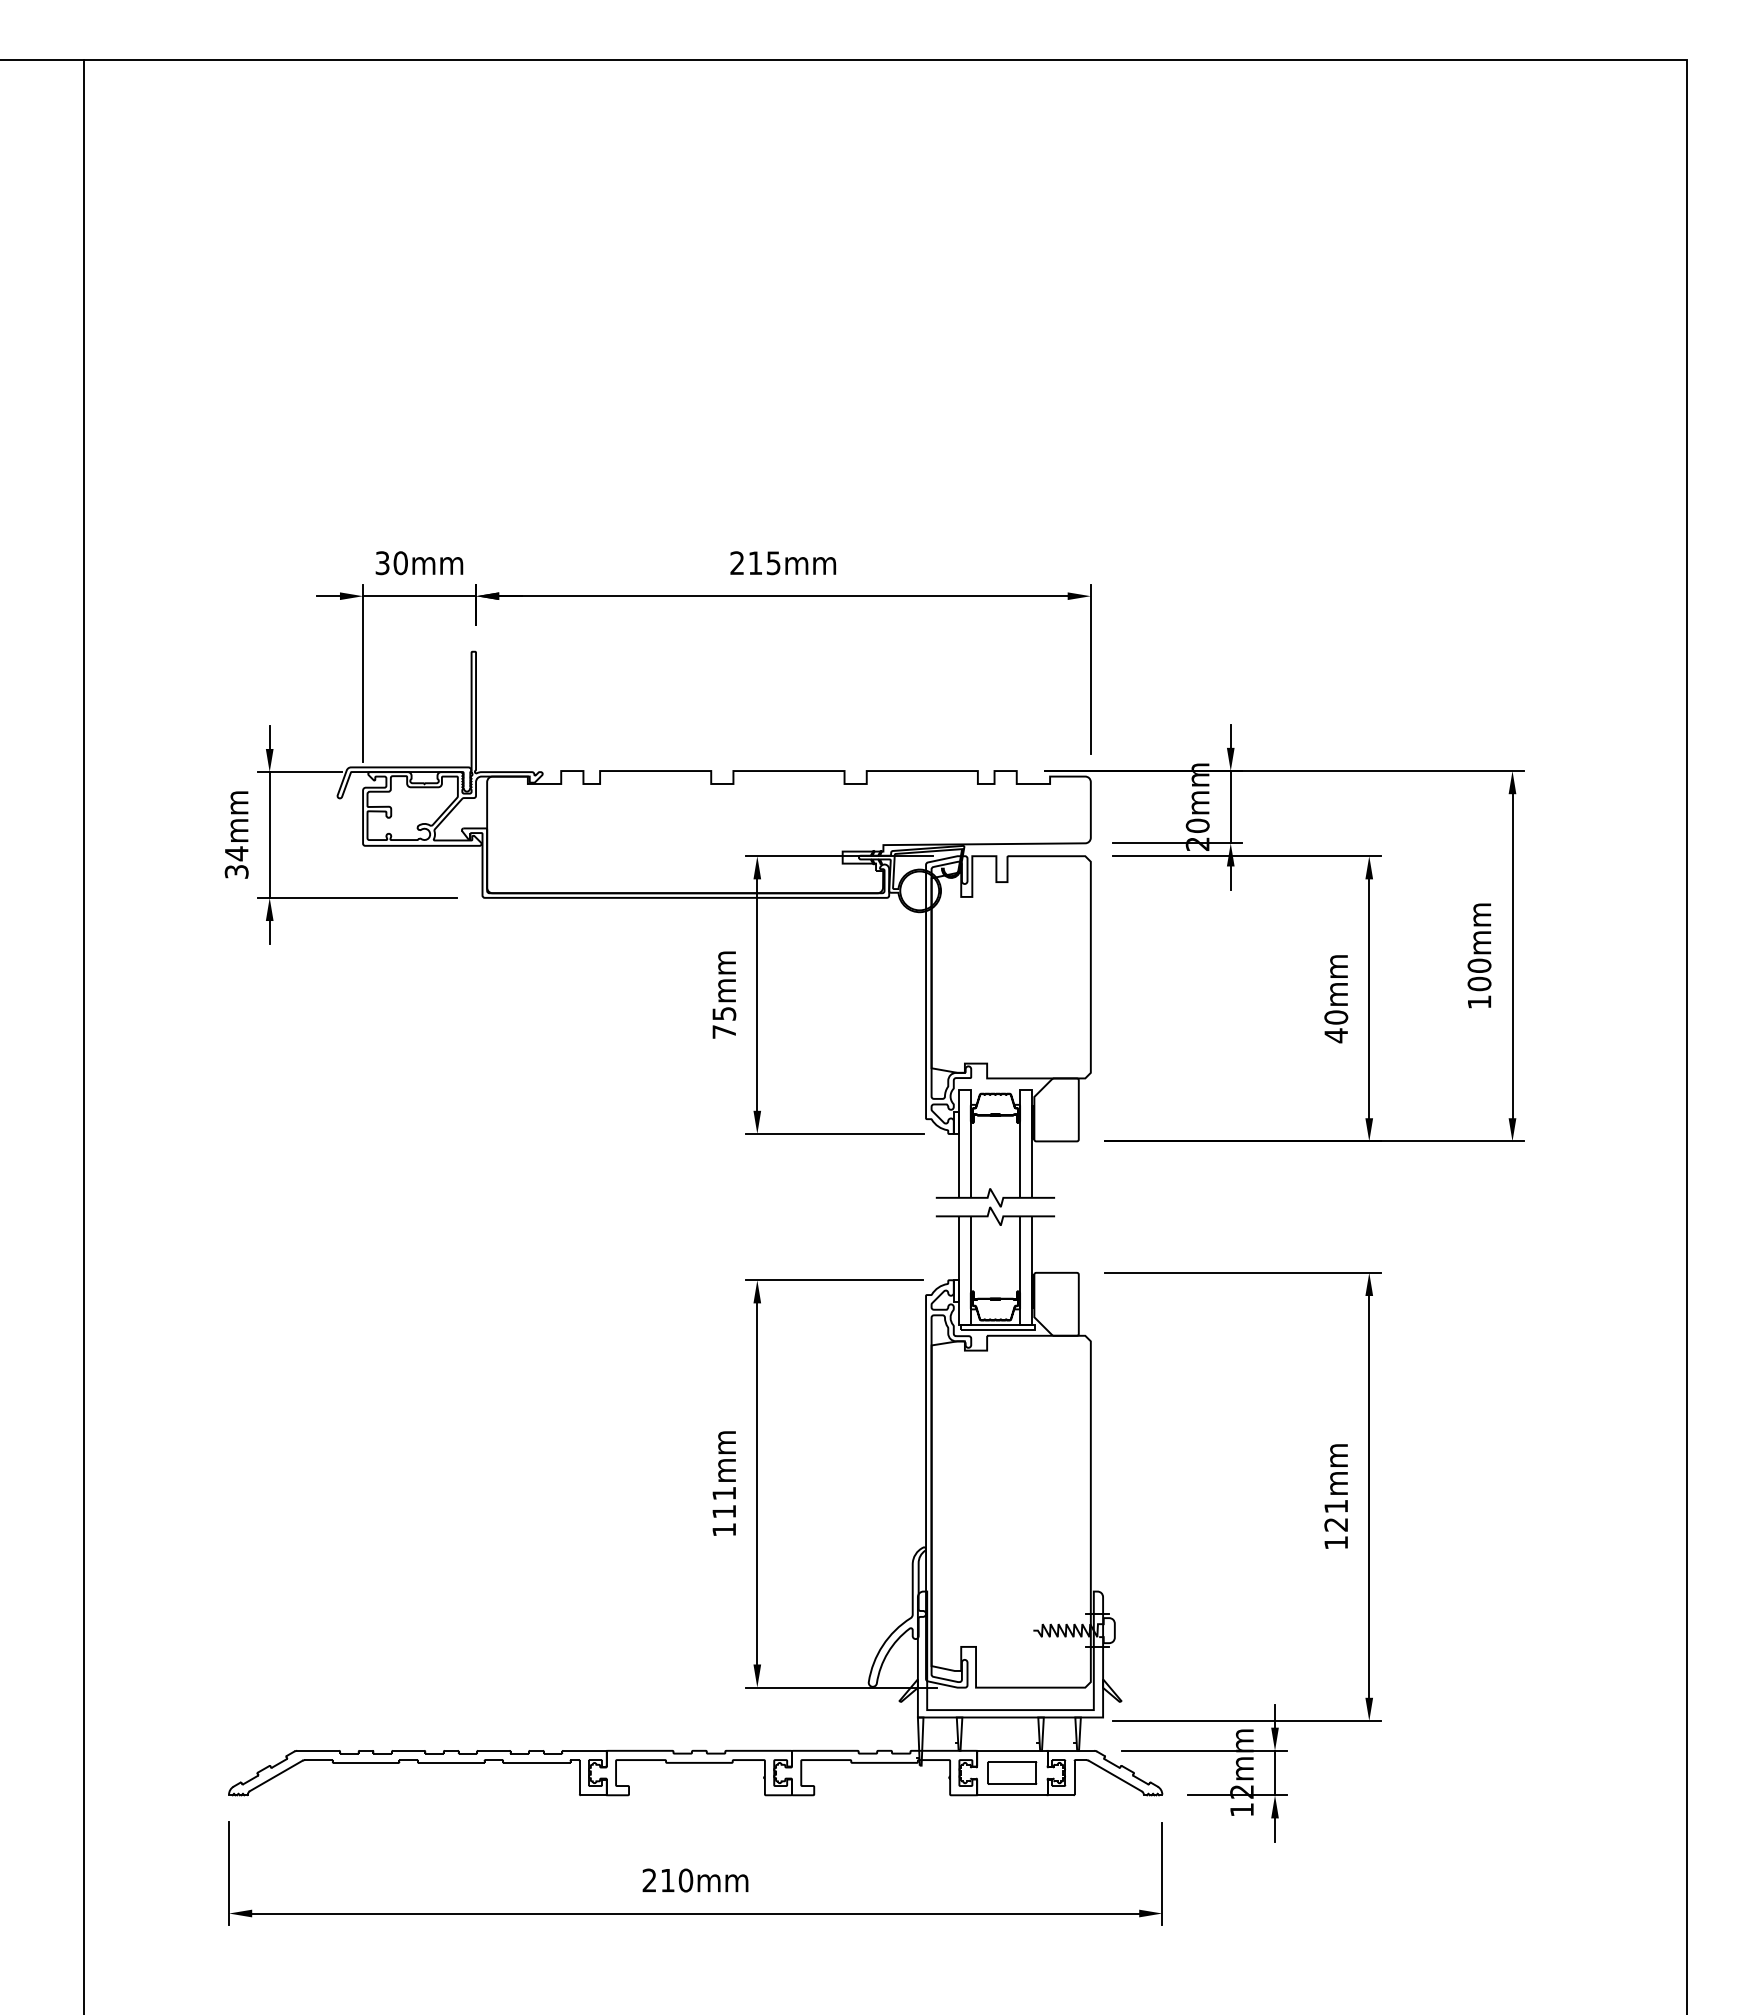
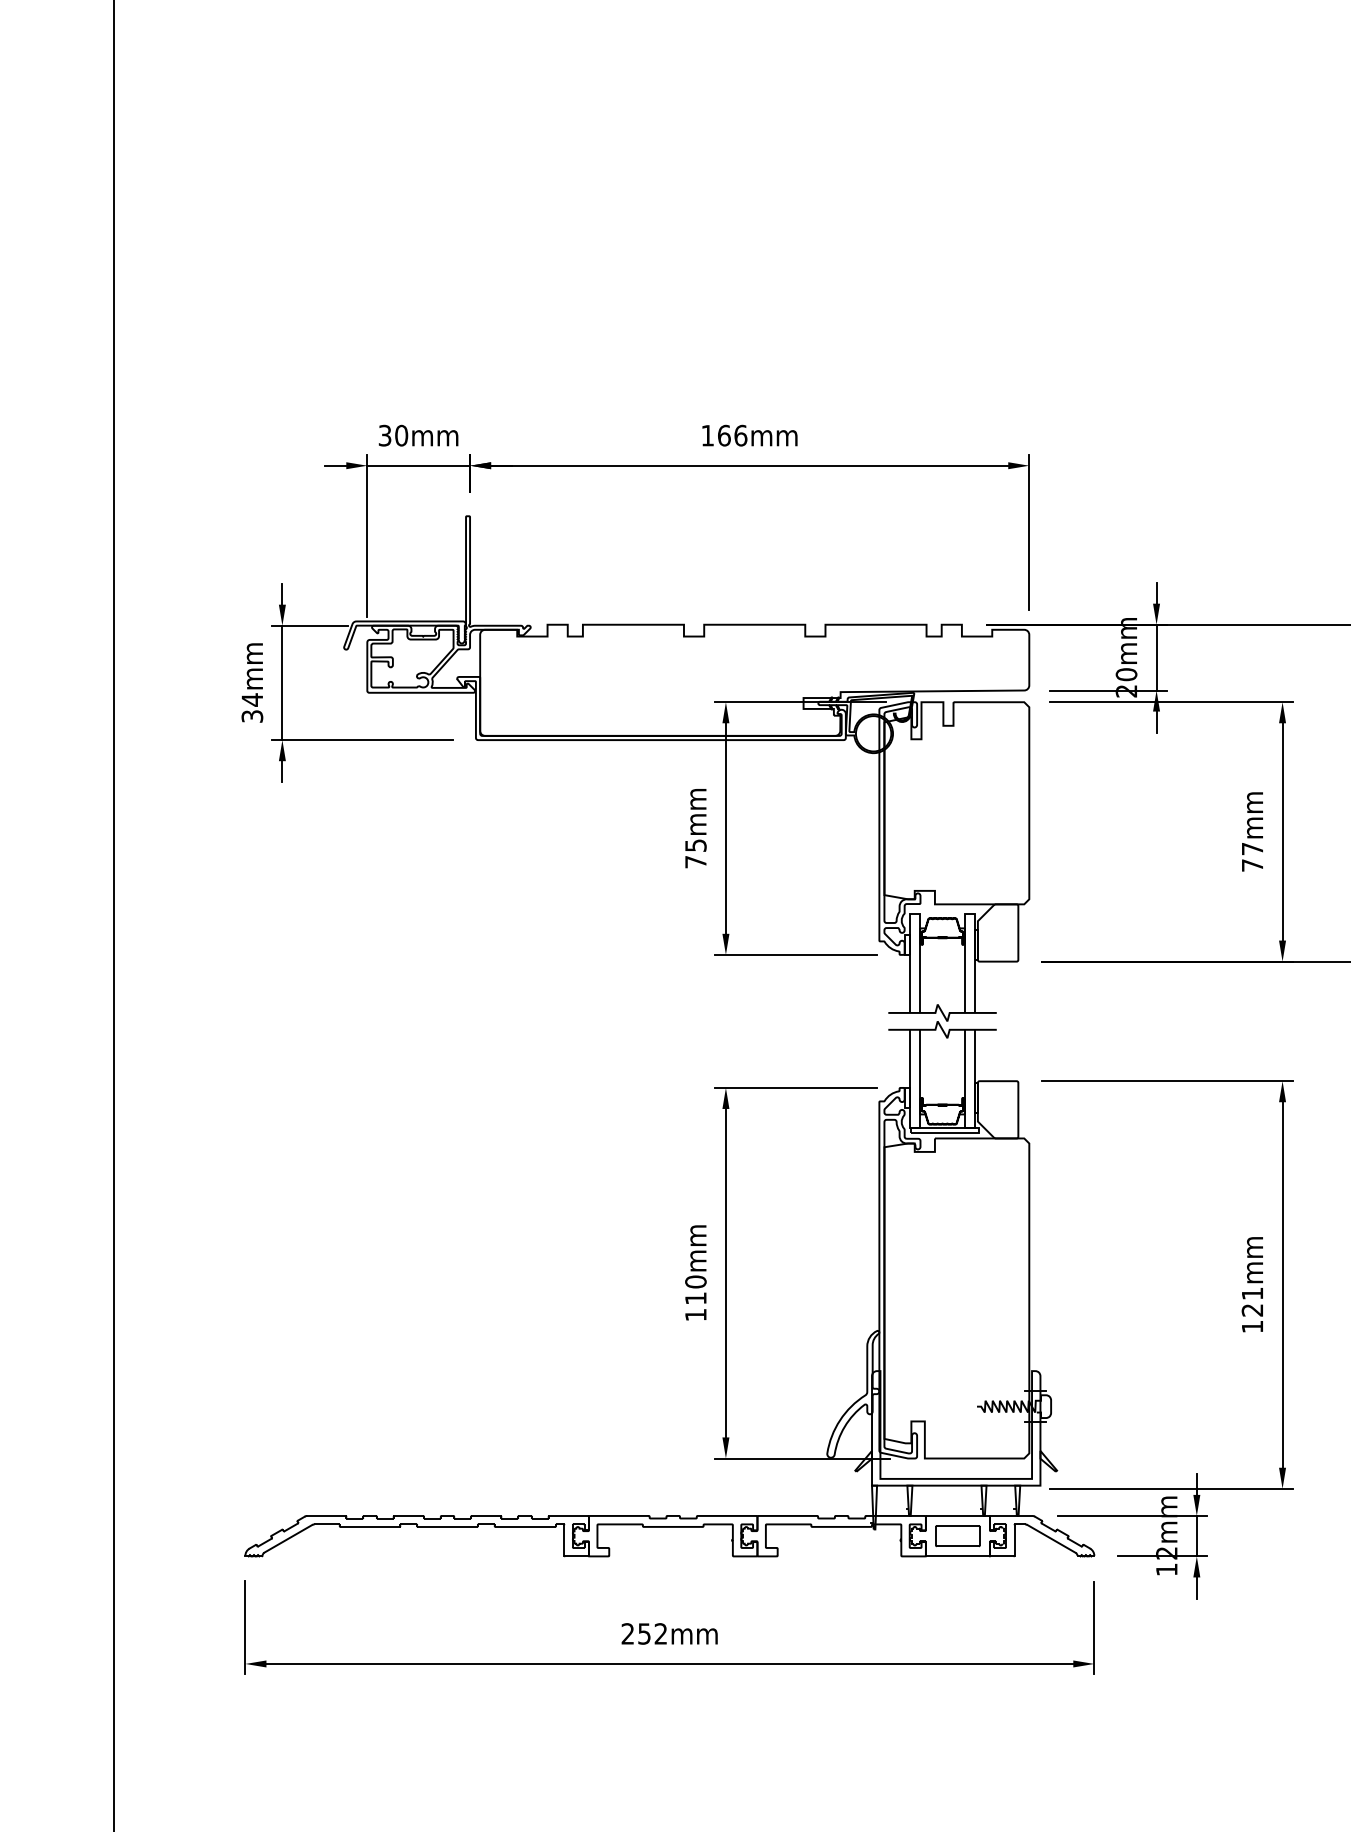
text: (755, 563) -> (724, 435), 215mm -> 166mm
text: (1336, 1026) -> (1252, 857), 40mm -> 77mm
text: (724, 1493) -> (696, 1281), 111mm -> 110mm
text: (677, 1880) -> (653, 1633), 210mm -> 252mm

